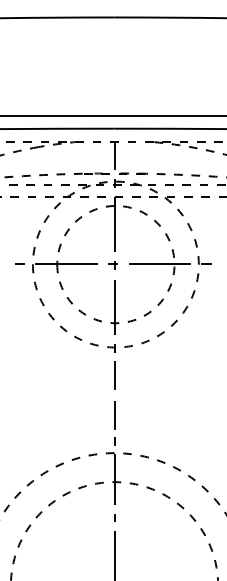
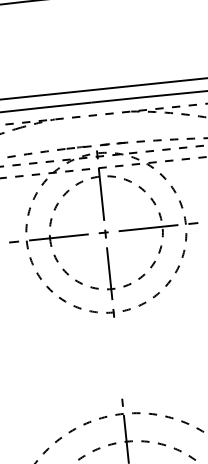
line: (114, 155) -> (94, 128), removed
line: (114, 375) -> (116, 339), removed
line: (114, 415) -> (119, 377), removed

